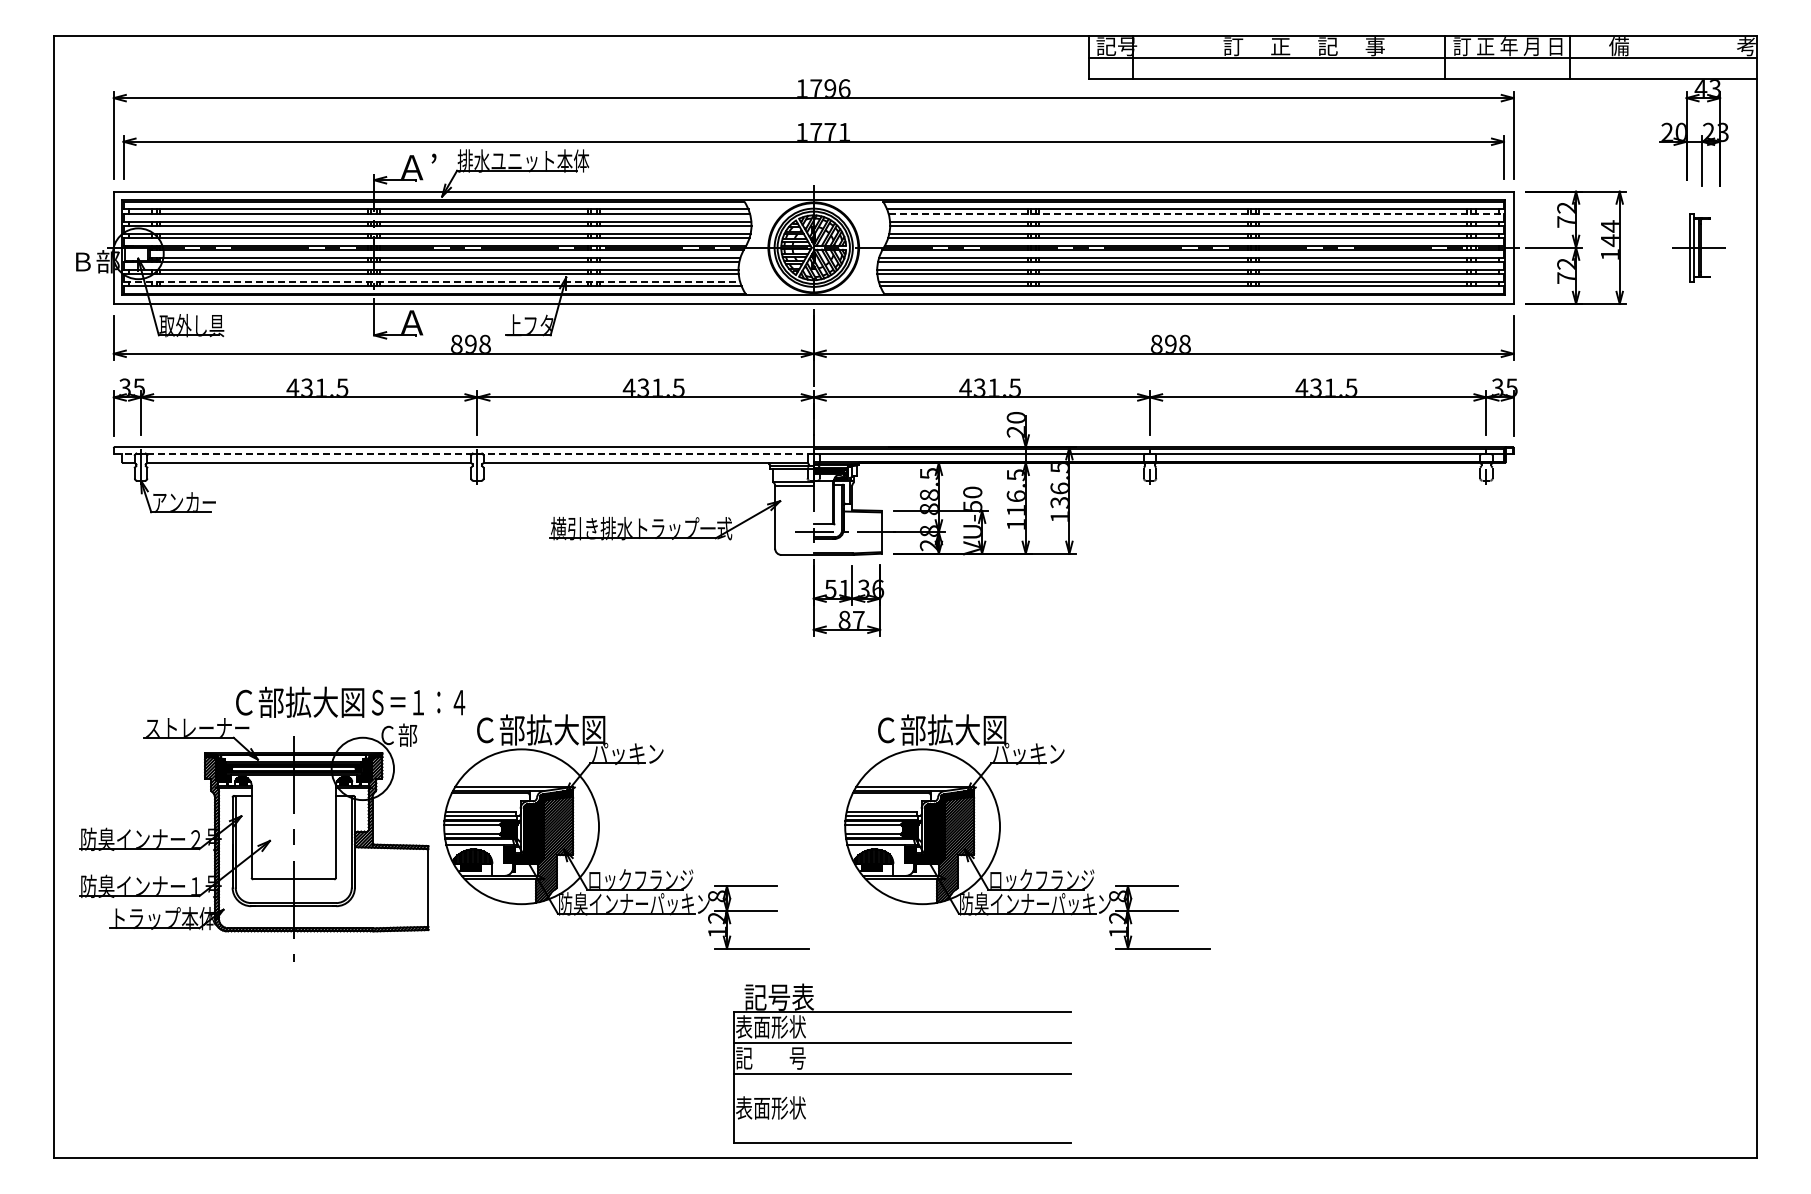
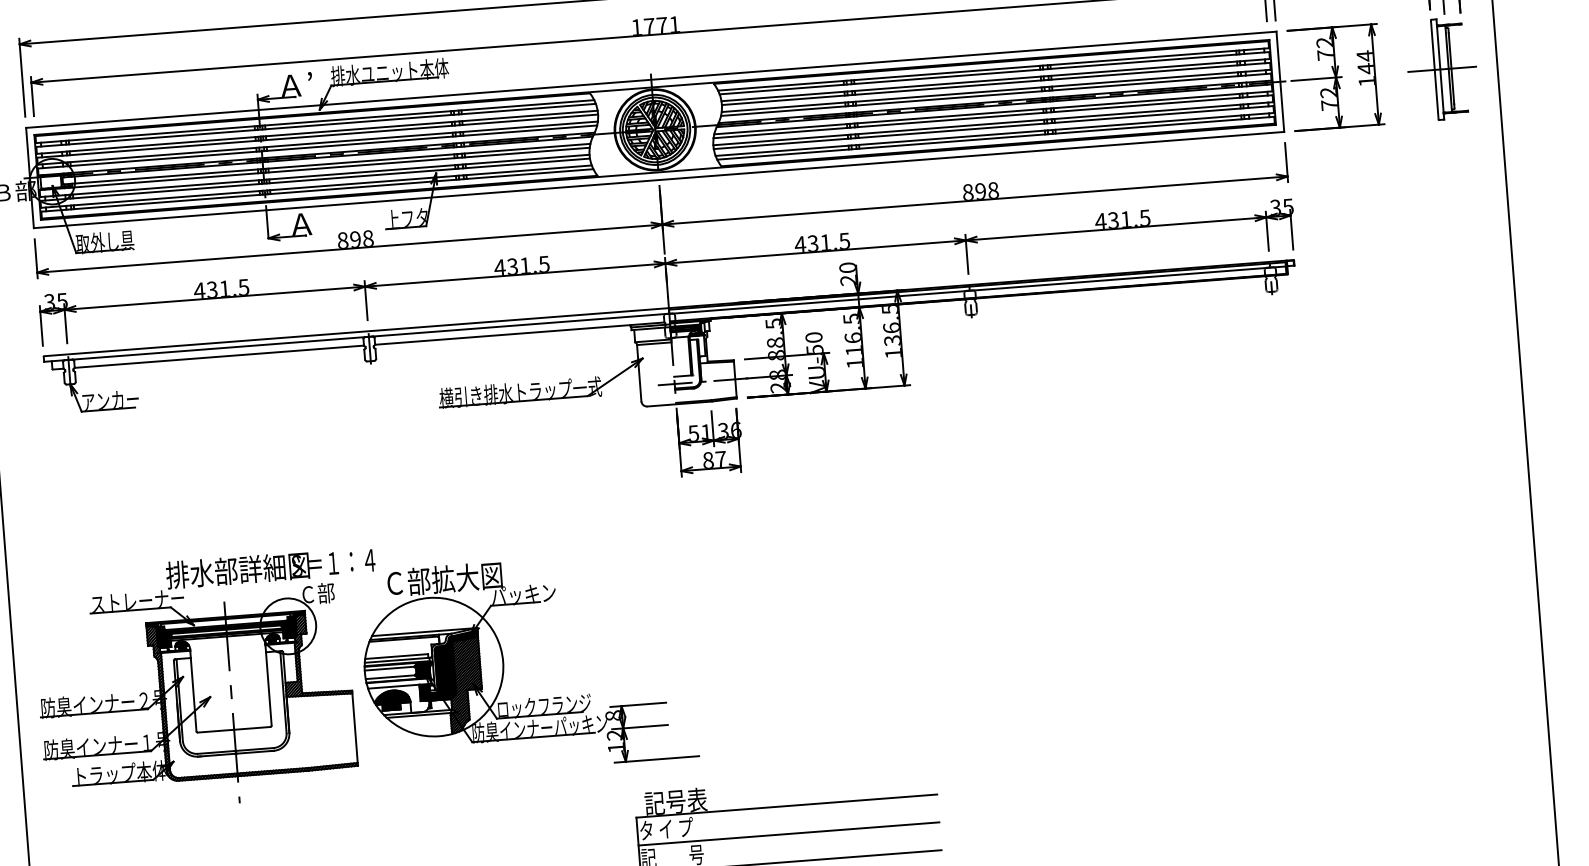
line: (1196, 213) -> (994, 72), dashed -> solid
part: (1694, 247) -> (1441, 69), size x1.67
line: (432, 281) -> (316, 186), dashed -> solid
line: (463, 453) -> (356, 337), dashed -> solid
text: (311, 701) -> (237, 569), Ｃ部拡大図 -> 排水部詳細図
part: (1000, 831) -> (862, 638), removed
text: (770, 1026) -> (670, 828), 表面形状 -> タ イ プ

